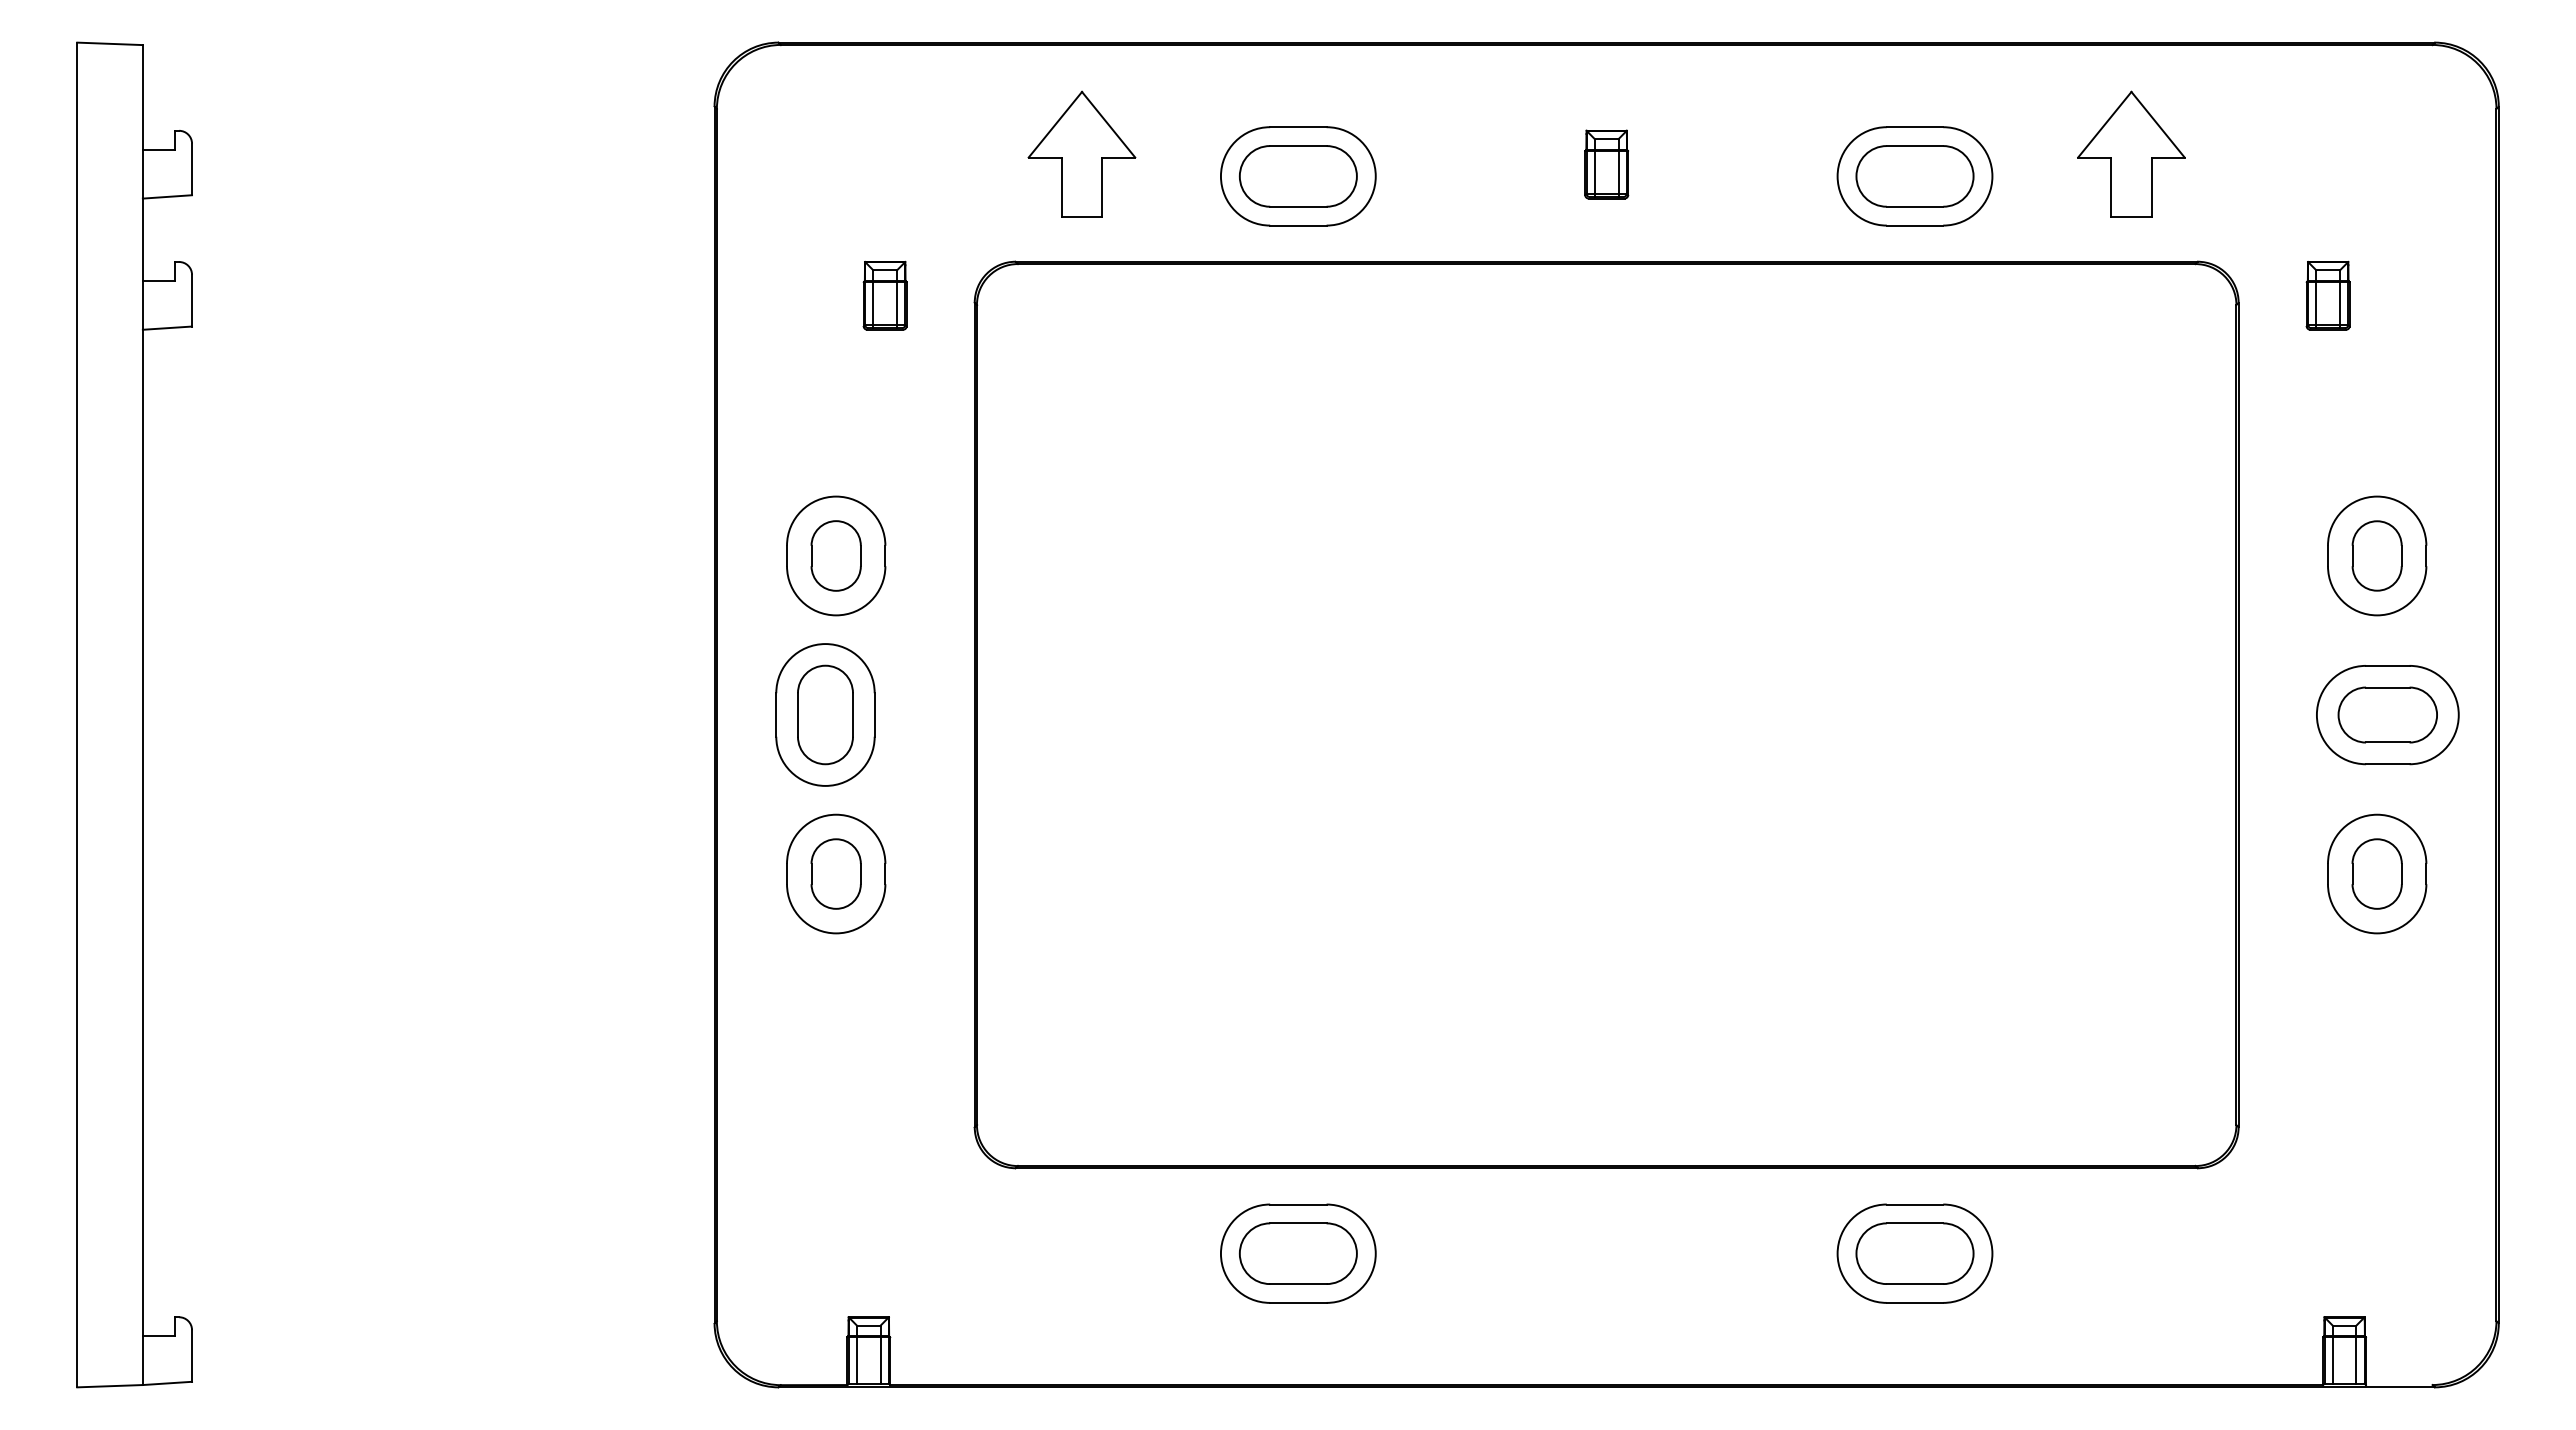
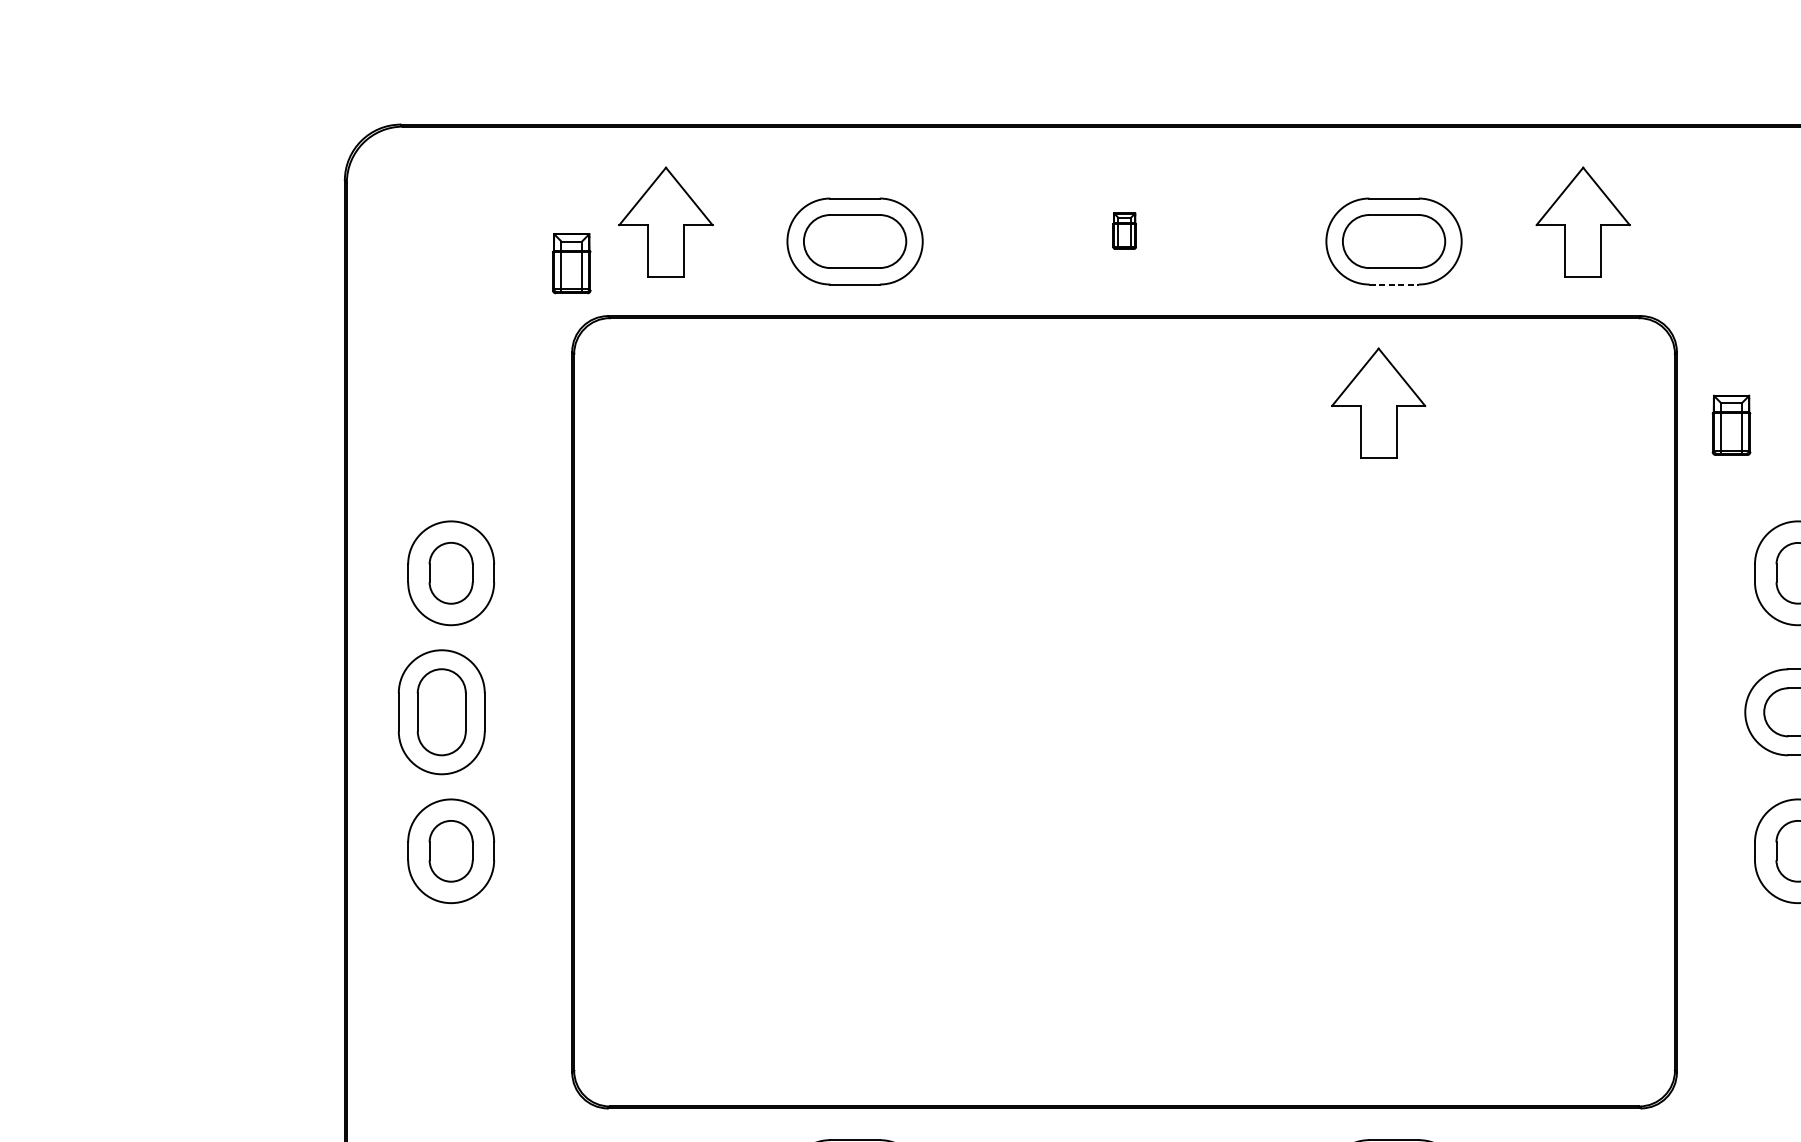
part: (1606, 164) -> (1124, 231), size x0.6
line: (1915, 225) -> (1394, 284), solid -> dashed
part: (884, 295) -> (571, 263), moved
part: (2327, 295) -> (1730, 425), moved
part: (1897, 360) -> (1378, 402), added

